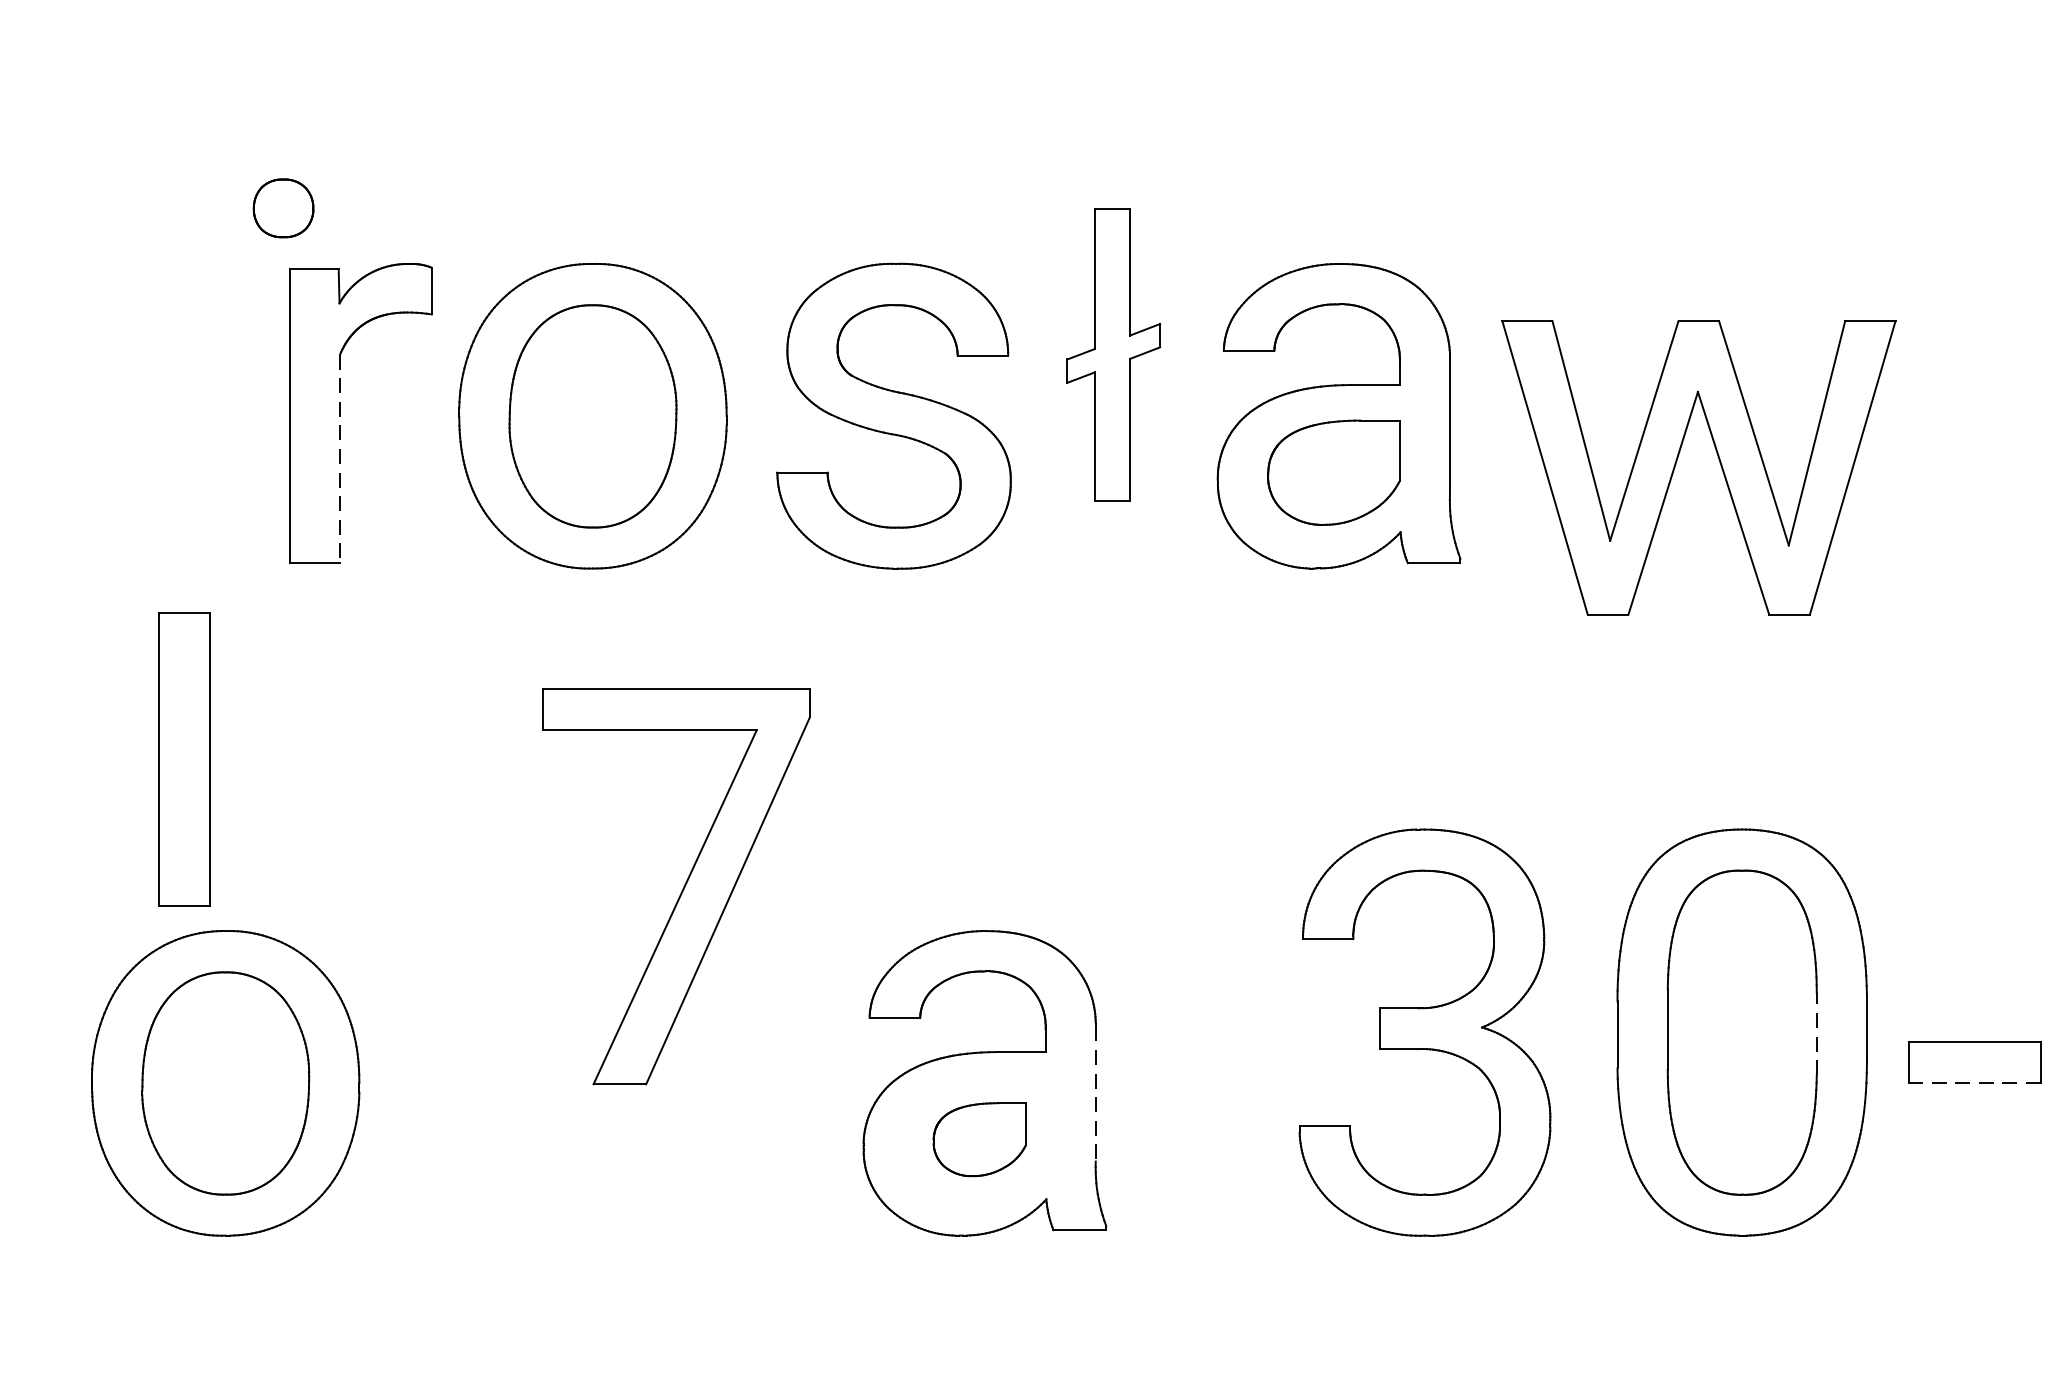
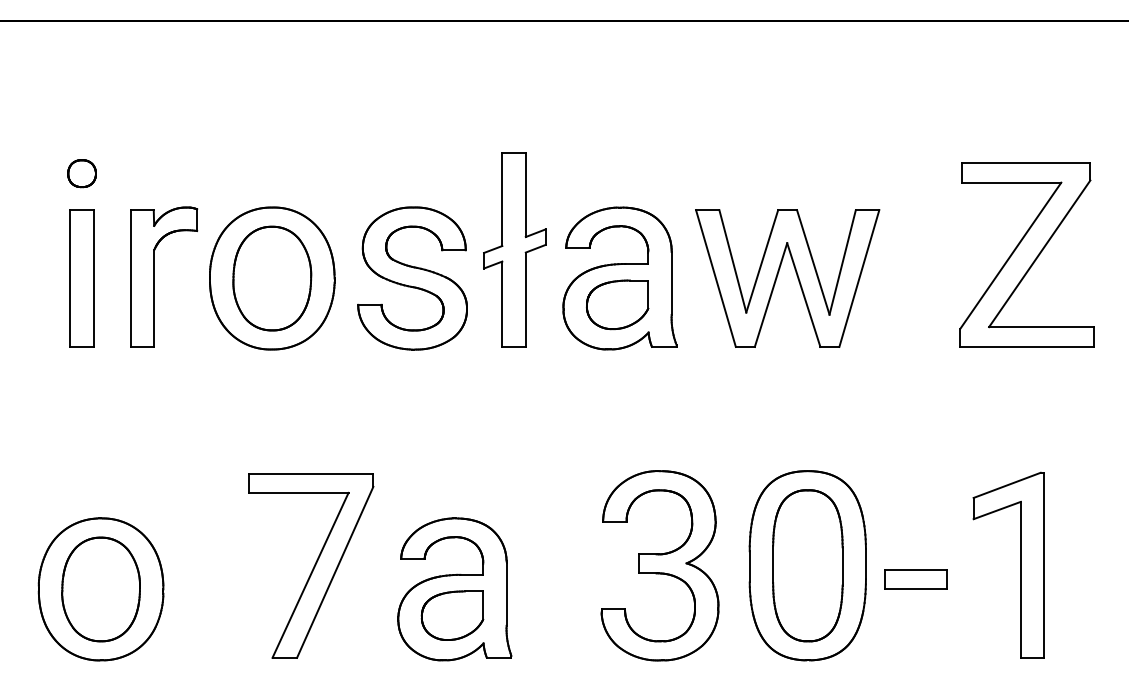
part: (282, 208) -> (81, 173), moved
part: (1112, 353) -> (514, 249), size x1.43
line: (340, 459) -> (154, 298), dashed -> solid
part: (1717, 463) -> (796, 276), moved
part: (183, 759) -> (81, 278), moved
part: (677, 886) -> (311, 565), moved
line: (1816, 1032) -> (842, 565), dashed -> solid
line: (1975, 1083) -> (916, 589), dashed -> solid
line: (1095, 1094) -> (506, 594), dashed -> solid
part: (979, 1139) -> (452, 615), size x1.43

